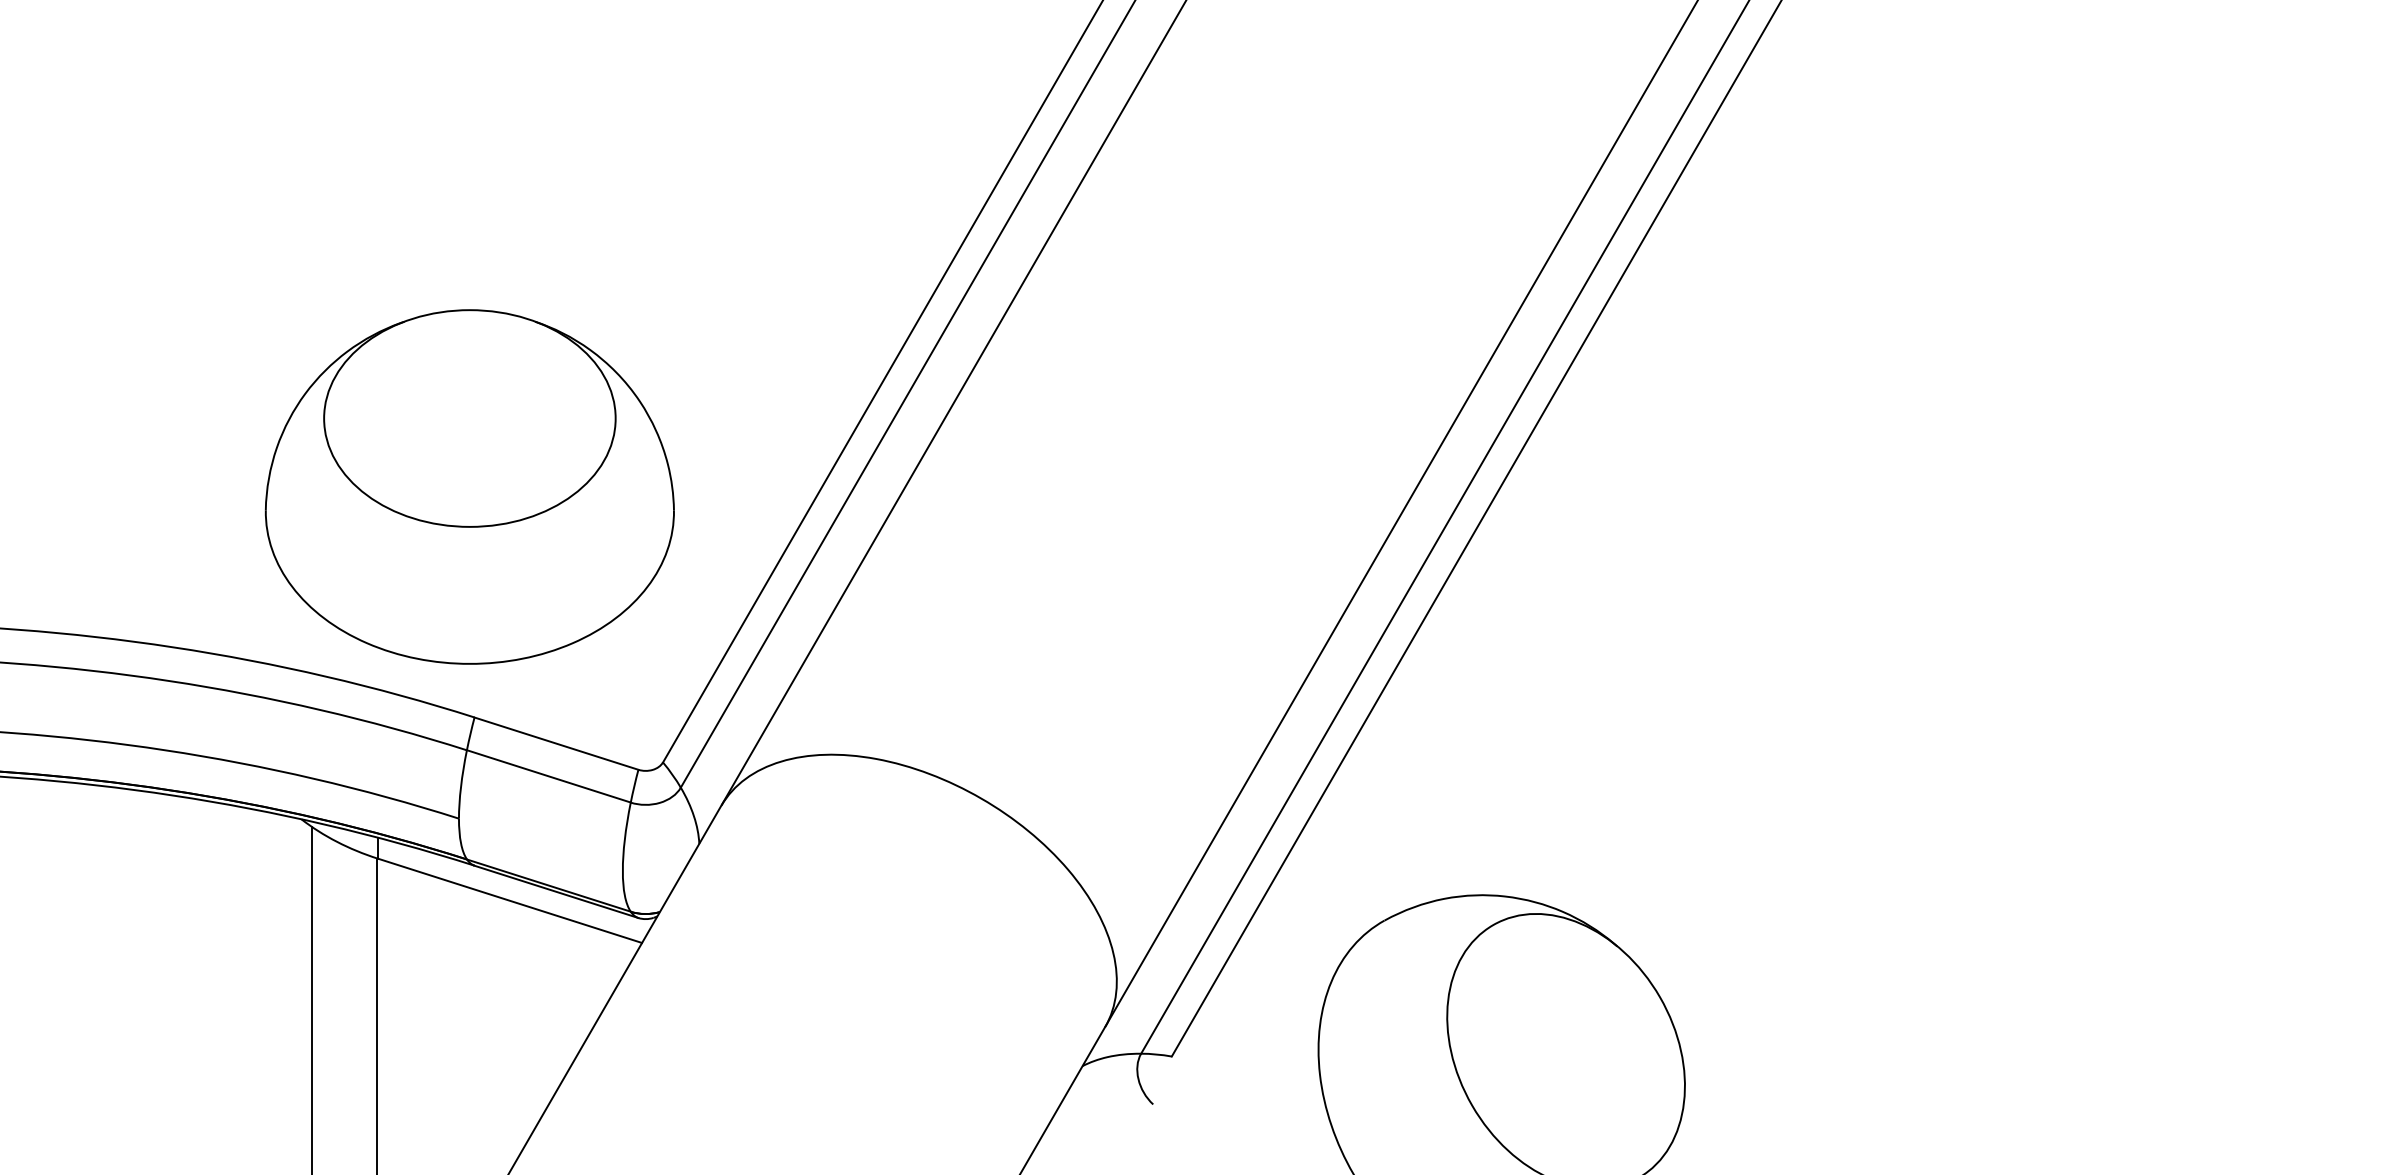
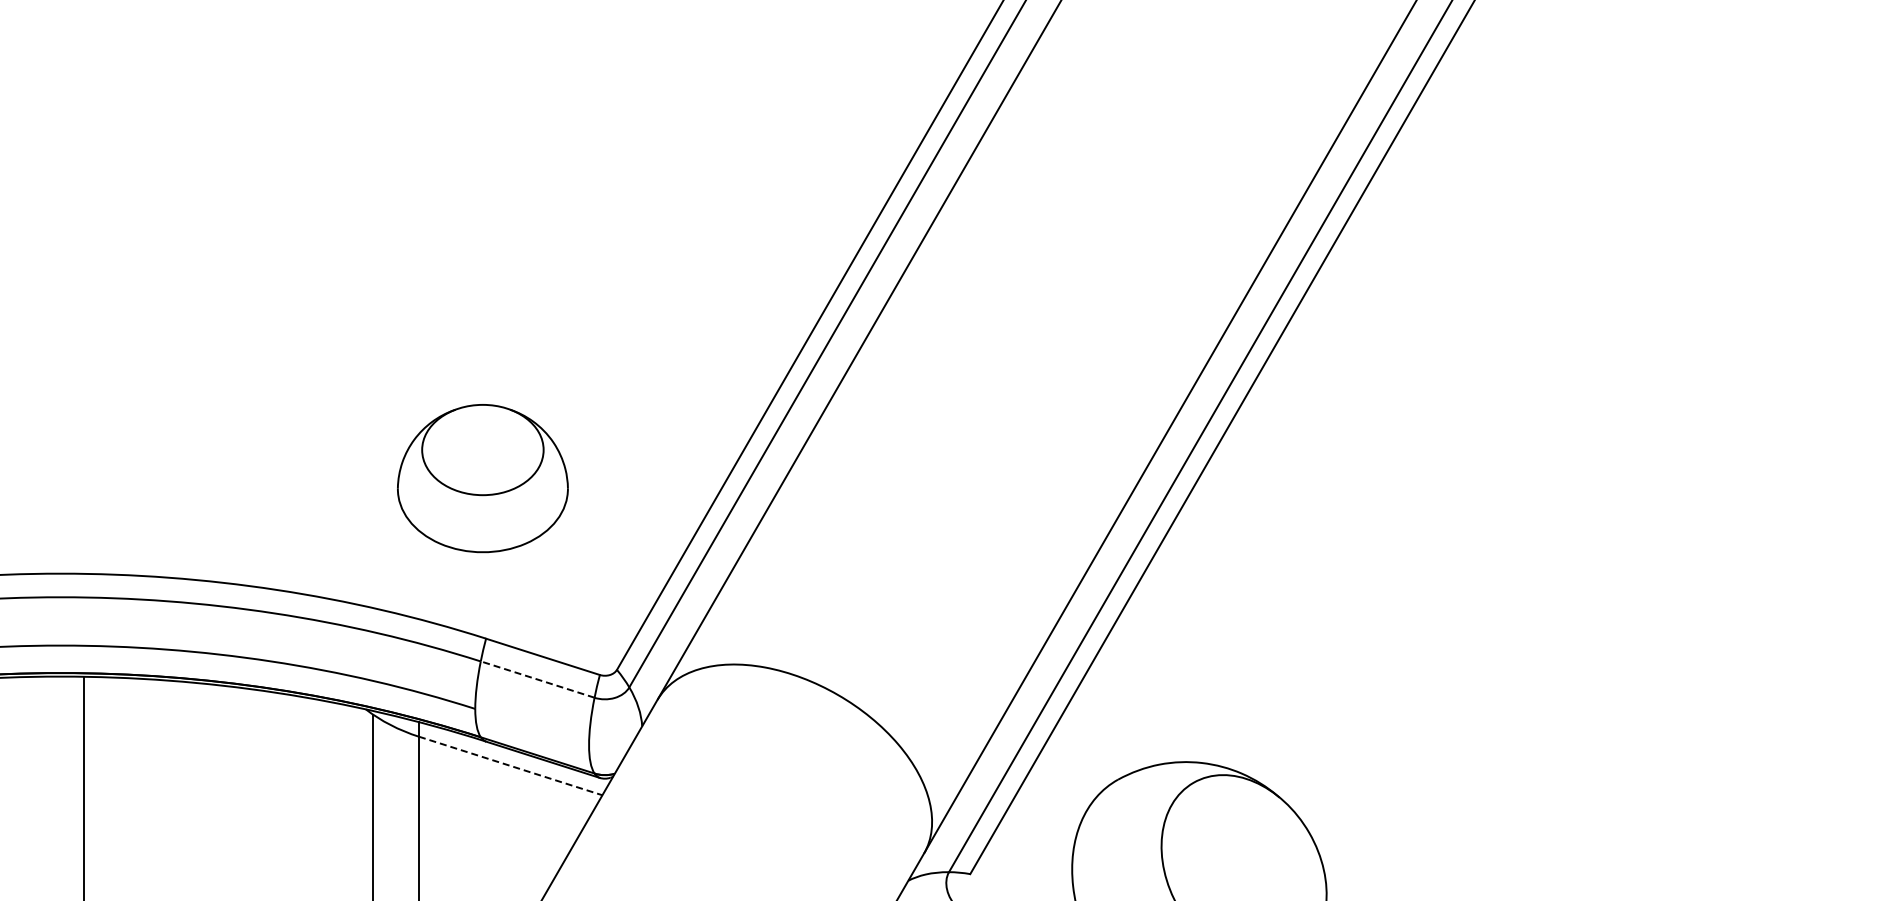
part: (469, 486) -> (482, 478), size x0.6
line: (548, 776) -> (537, 679), solid -> dashed
line: (511, 901) -> (511, 766), solid -> dashed

